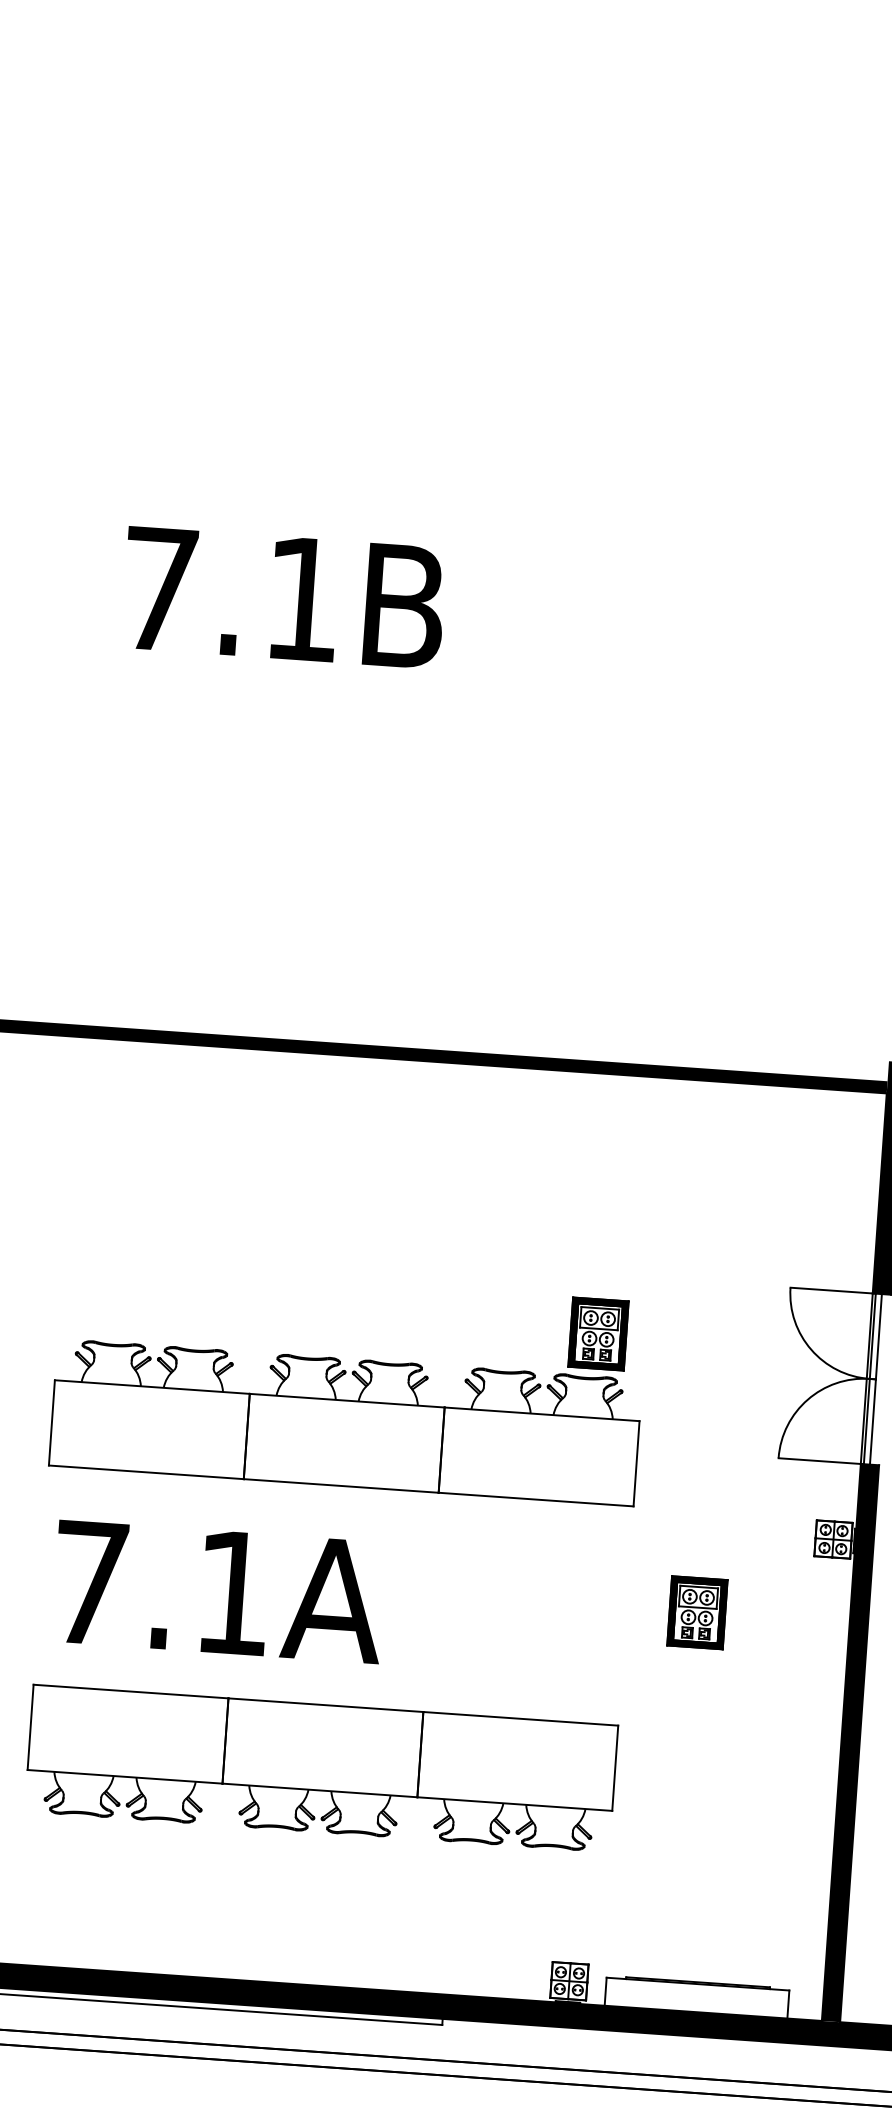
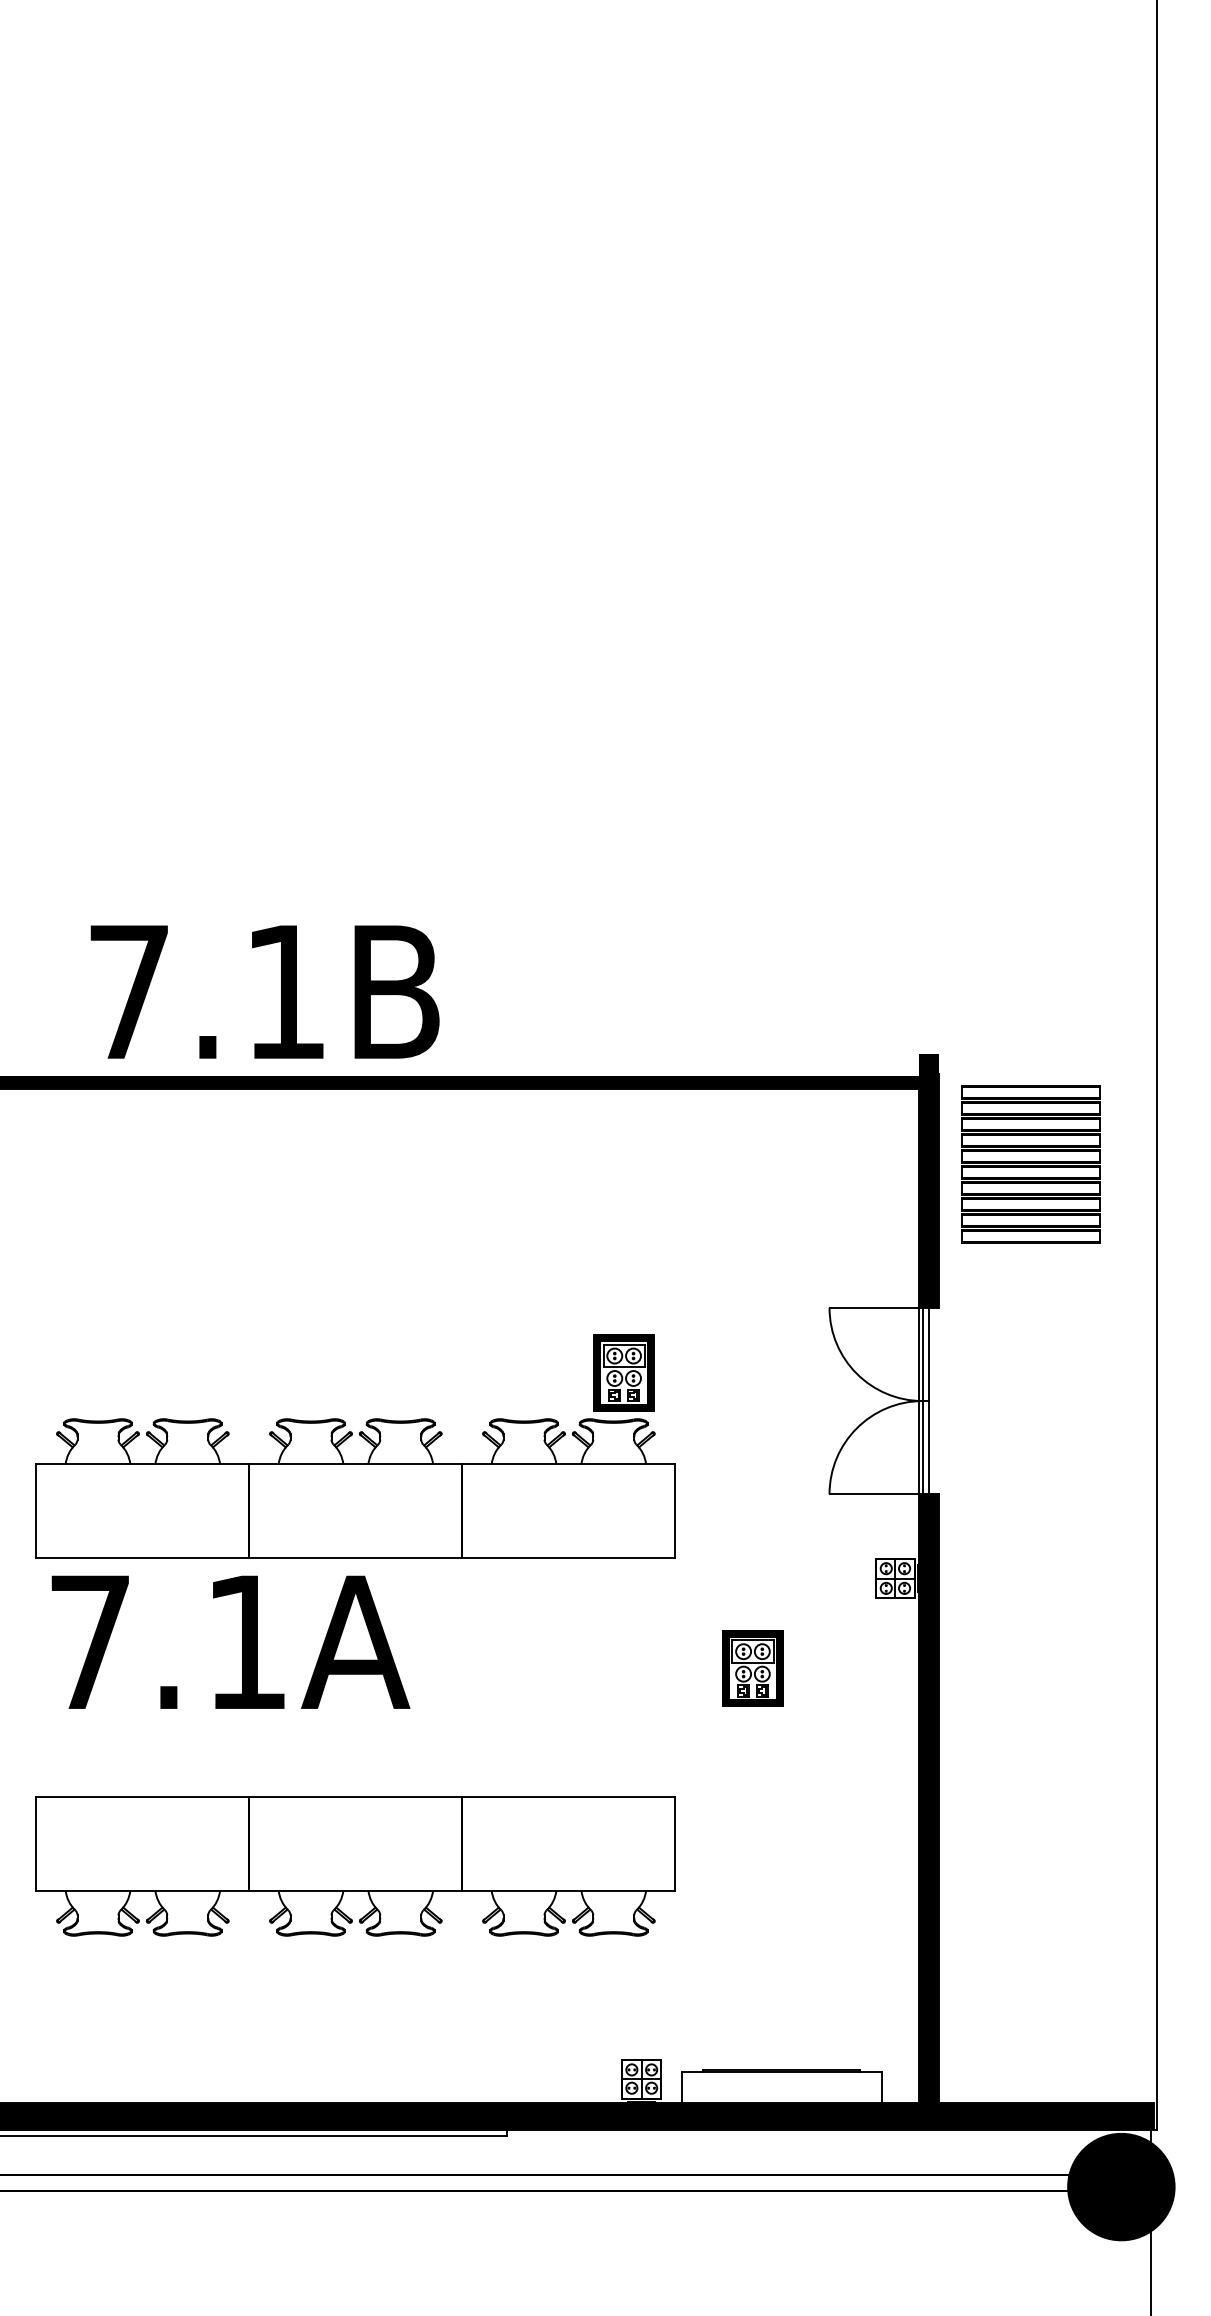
text: (283, 597) -> (264, 991), moved
text: (218, 1591) -> (230, 1641), moved

